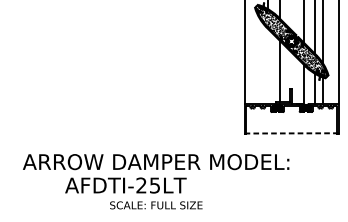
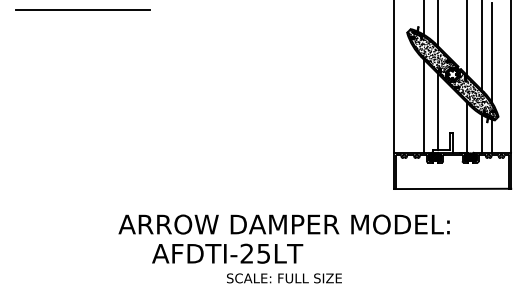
line: (268, 66) -> (423, 105), added
line: (291, 133) -> (452, 188), dashed -> solid
text: (125, 185) -> (227, 253), moved

